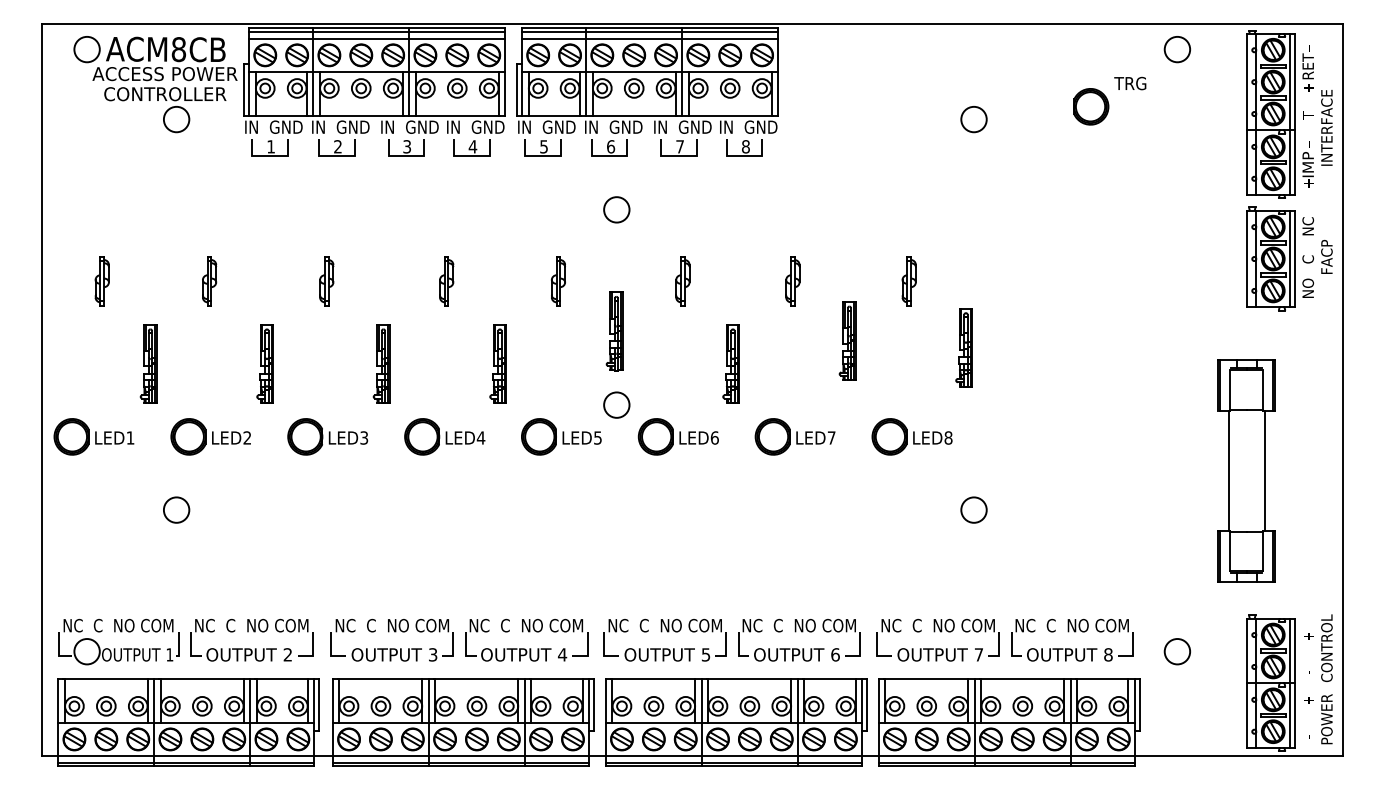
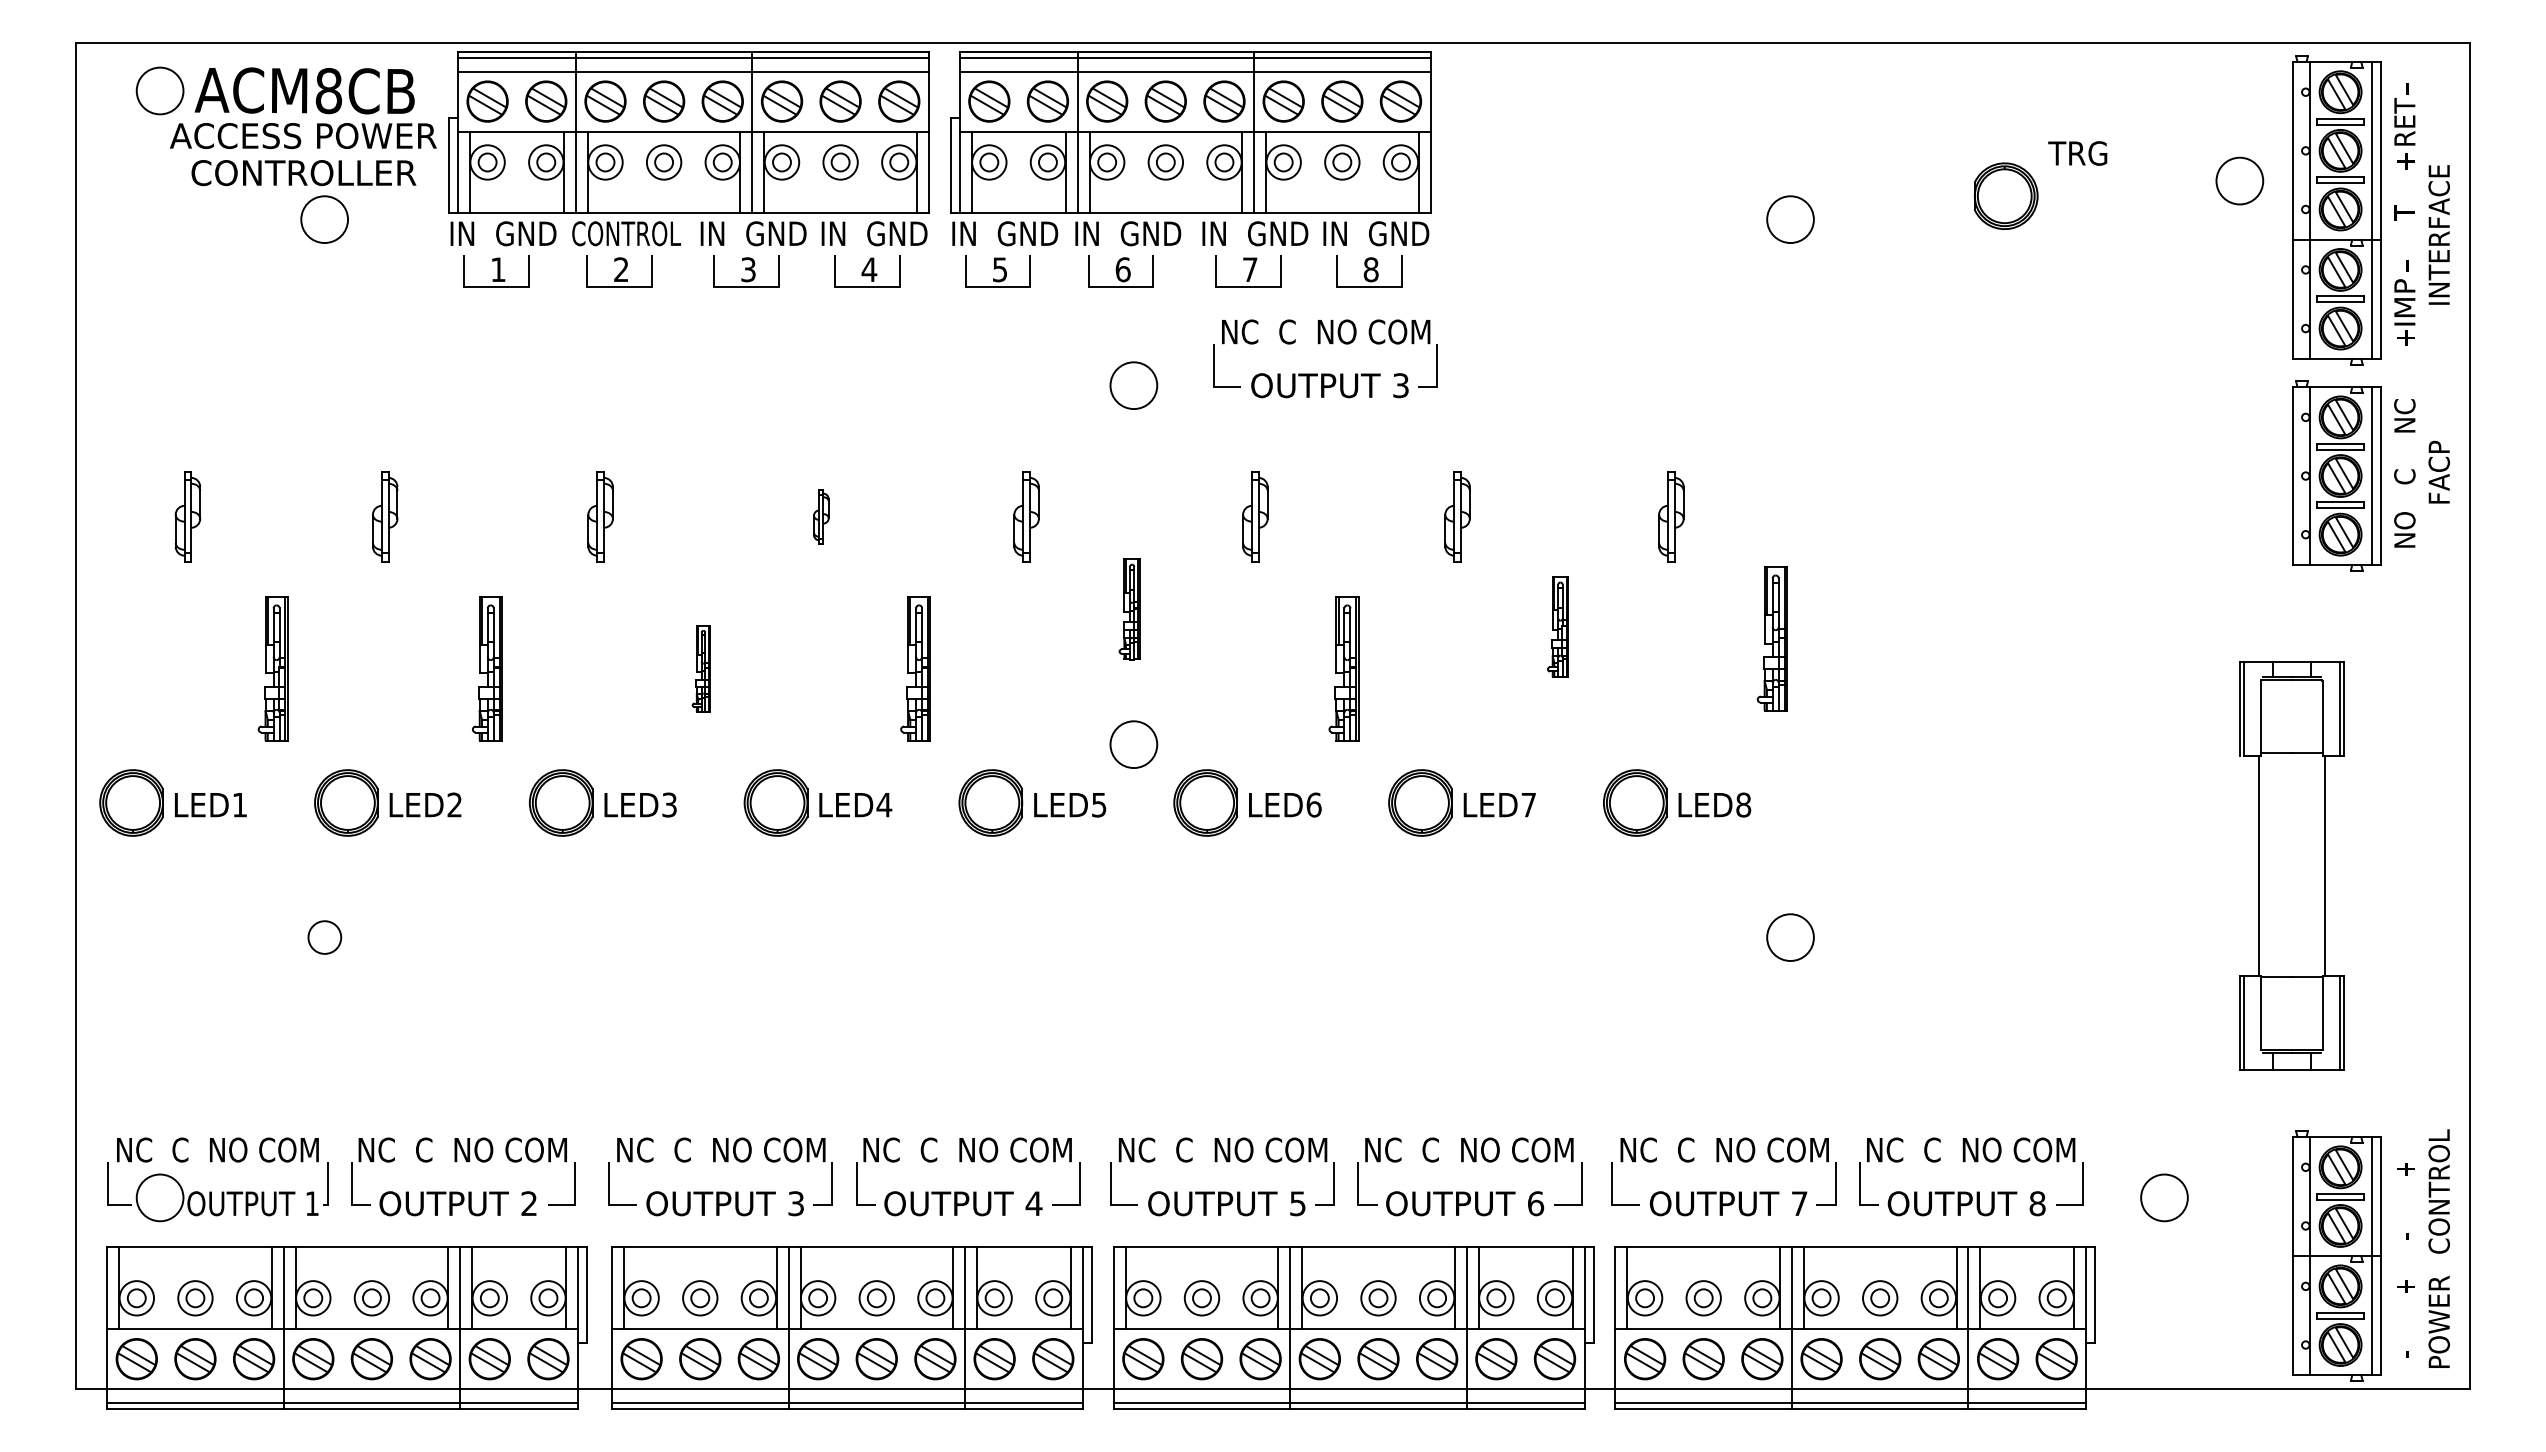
circle: (1176, 49) -> (2238, 180), moved
text: (340, 126) -> (625, 232), IN  GND -> CONTROL
part: (717, 187) -> (1318, 344), added
part: (446, 281) -> (820, 517), size x0.6
part: (614, 331) -> (1129, 609), size x0.7
part: (847, 340) -> (1557, 625), size x0.7
part: (381, 363) -> (701, 668), size x0.6
circle: (176, 509) -> (324, 936), size x0.7

